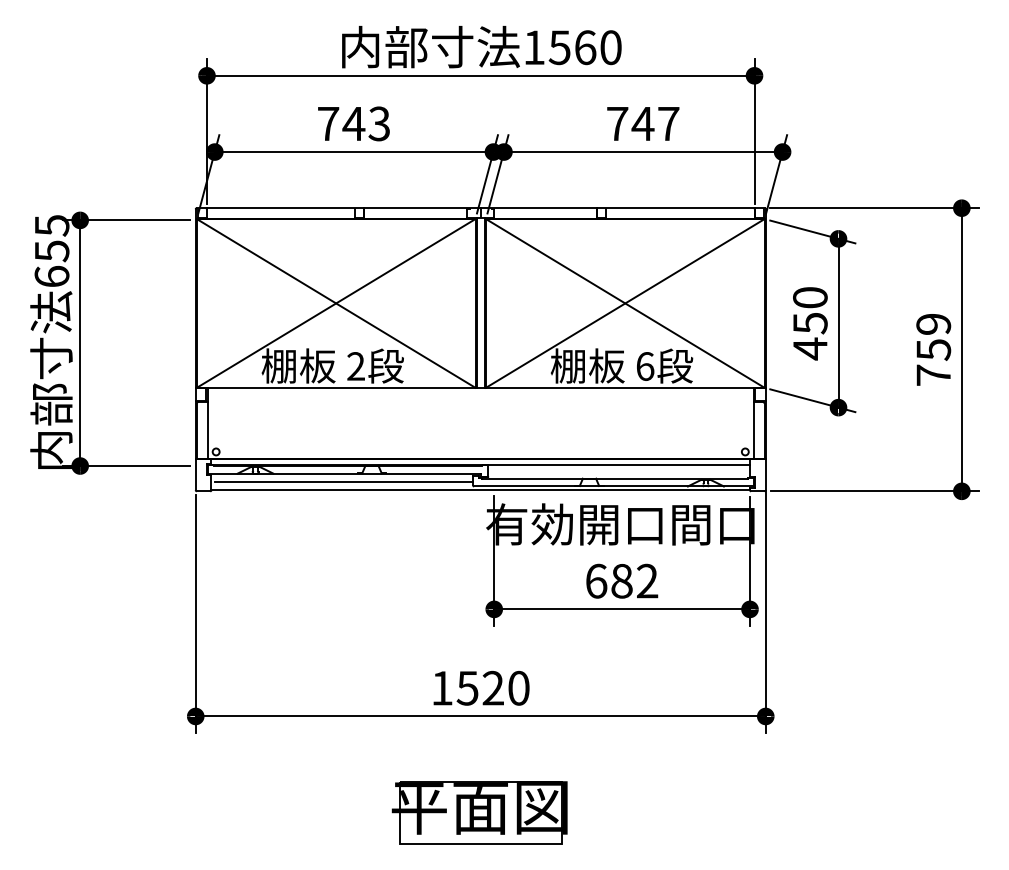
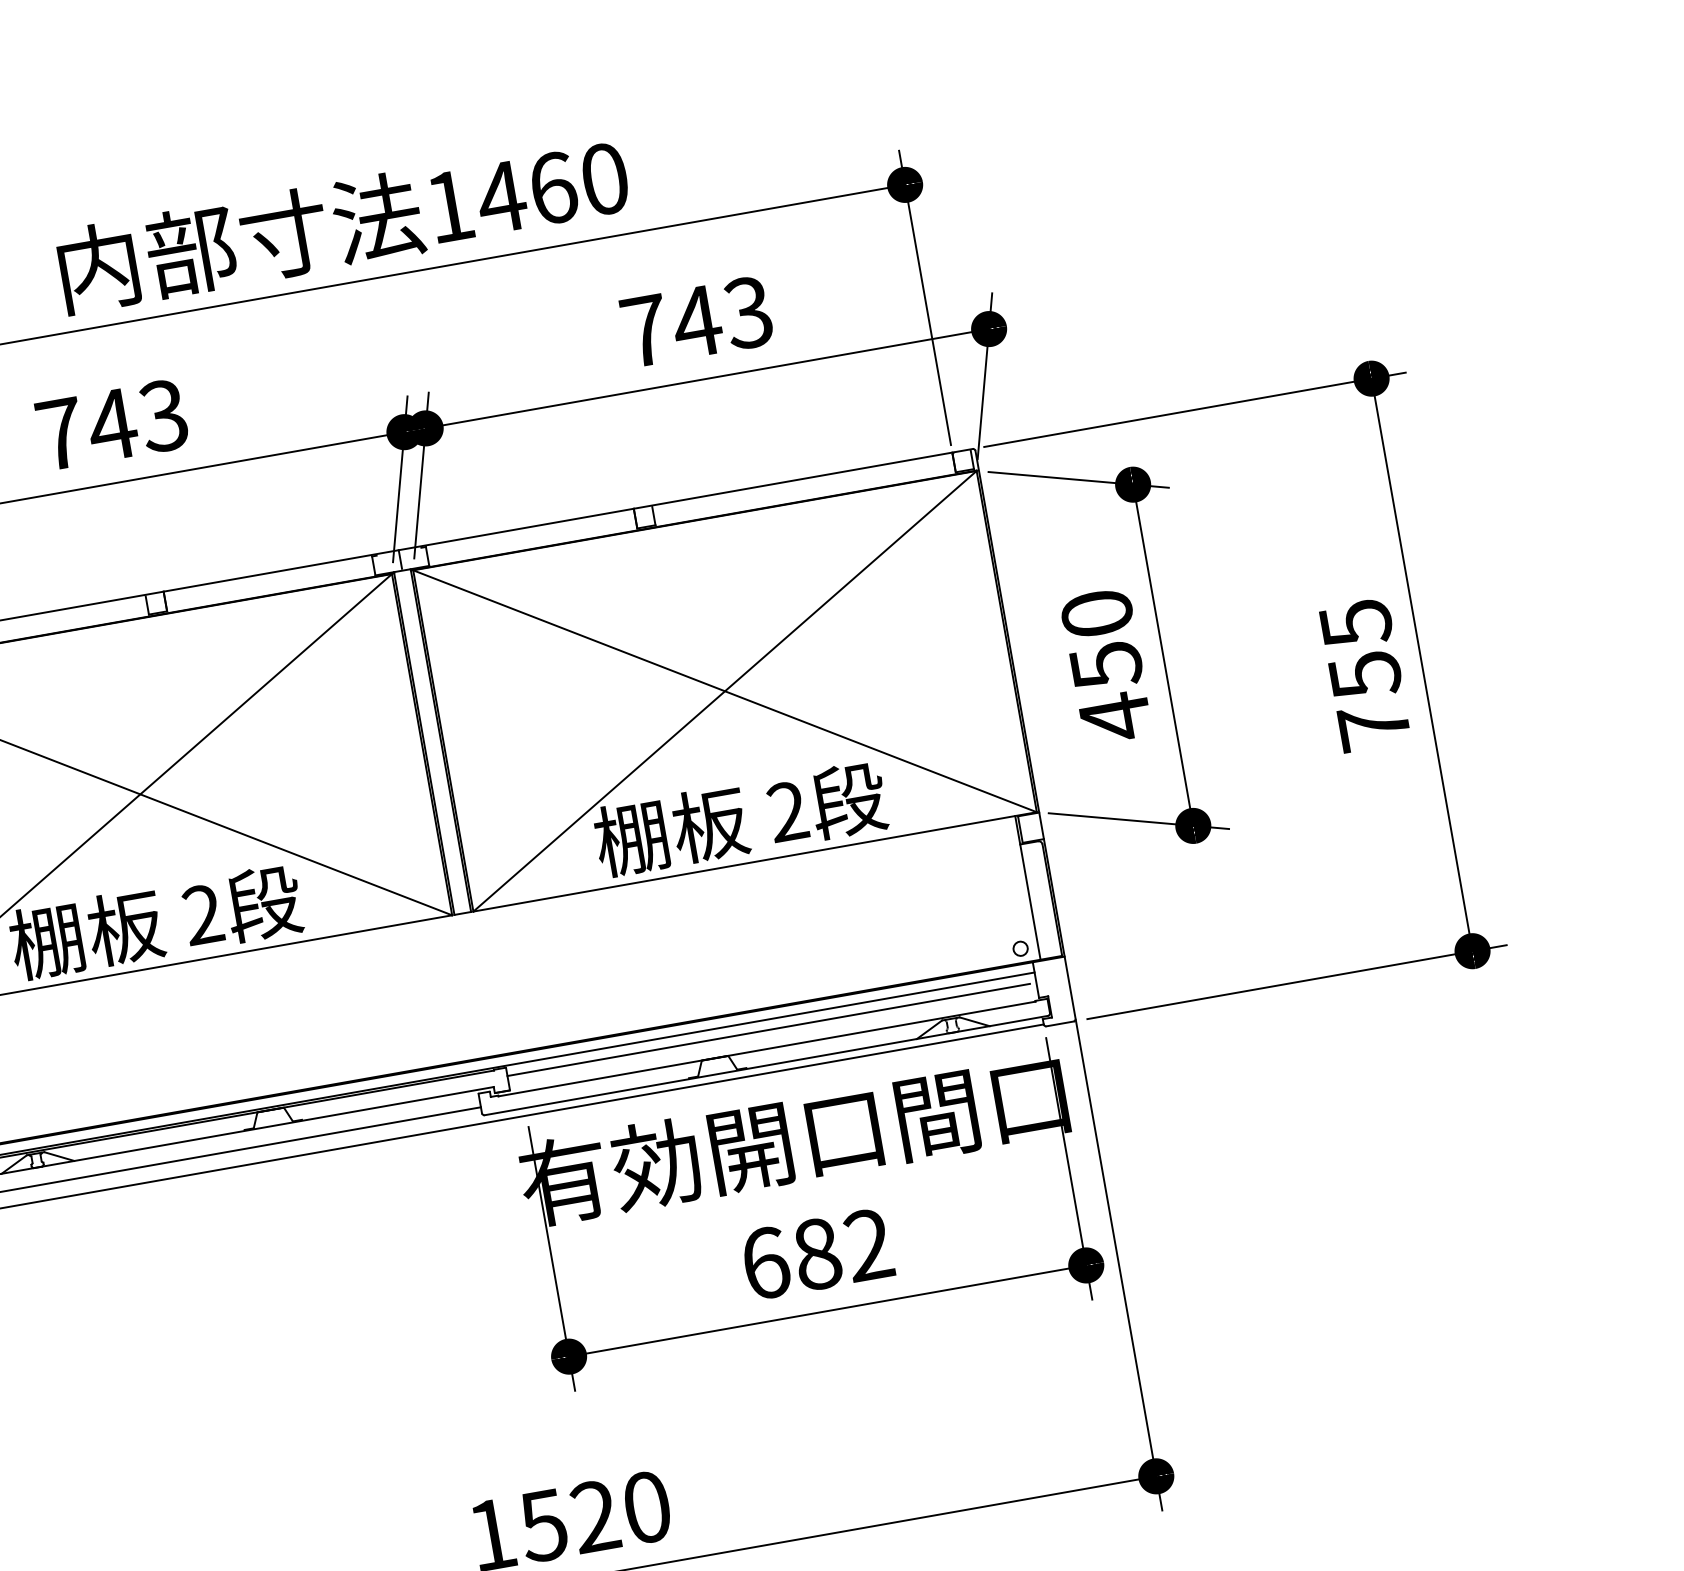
text: (559, 47) -> (500, 197), 1560 -> 1460
text: (668, 123) -> (748, 311), 747 -> 743
text: (933, 324) -> (1355, 623), 759 -> 755
text: (645, 366) -> (788, 811), 6 -> 2
line: (617, 469) -> (768, 1029), added

